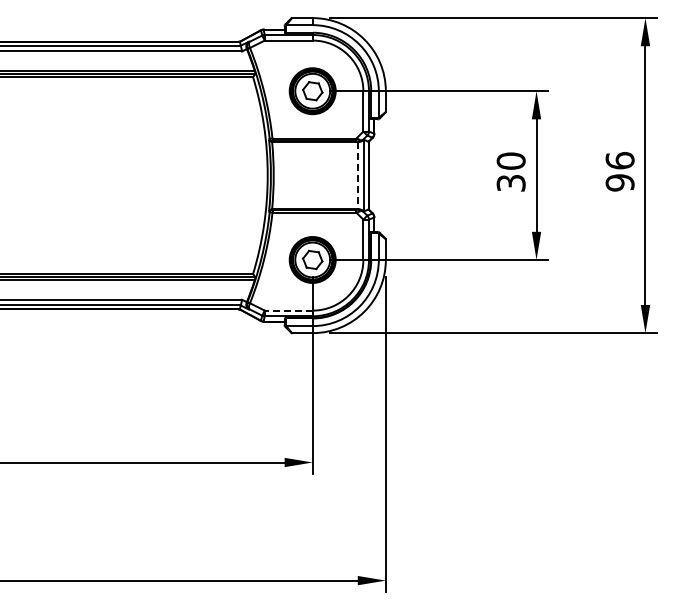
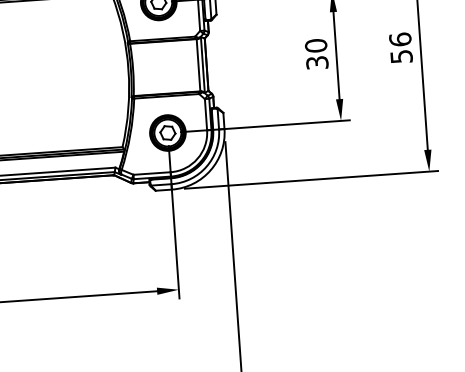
line: (358, 175) -> (198, 65), dashed -> solid
text: (619, 182) -> (401, 56), 96 -> 56
line: (288, 310) -> (151, 173), dashed -> solid

